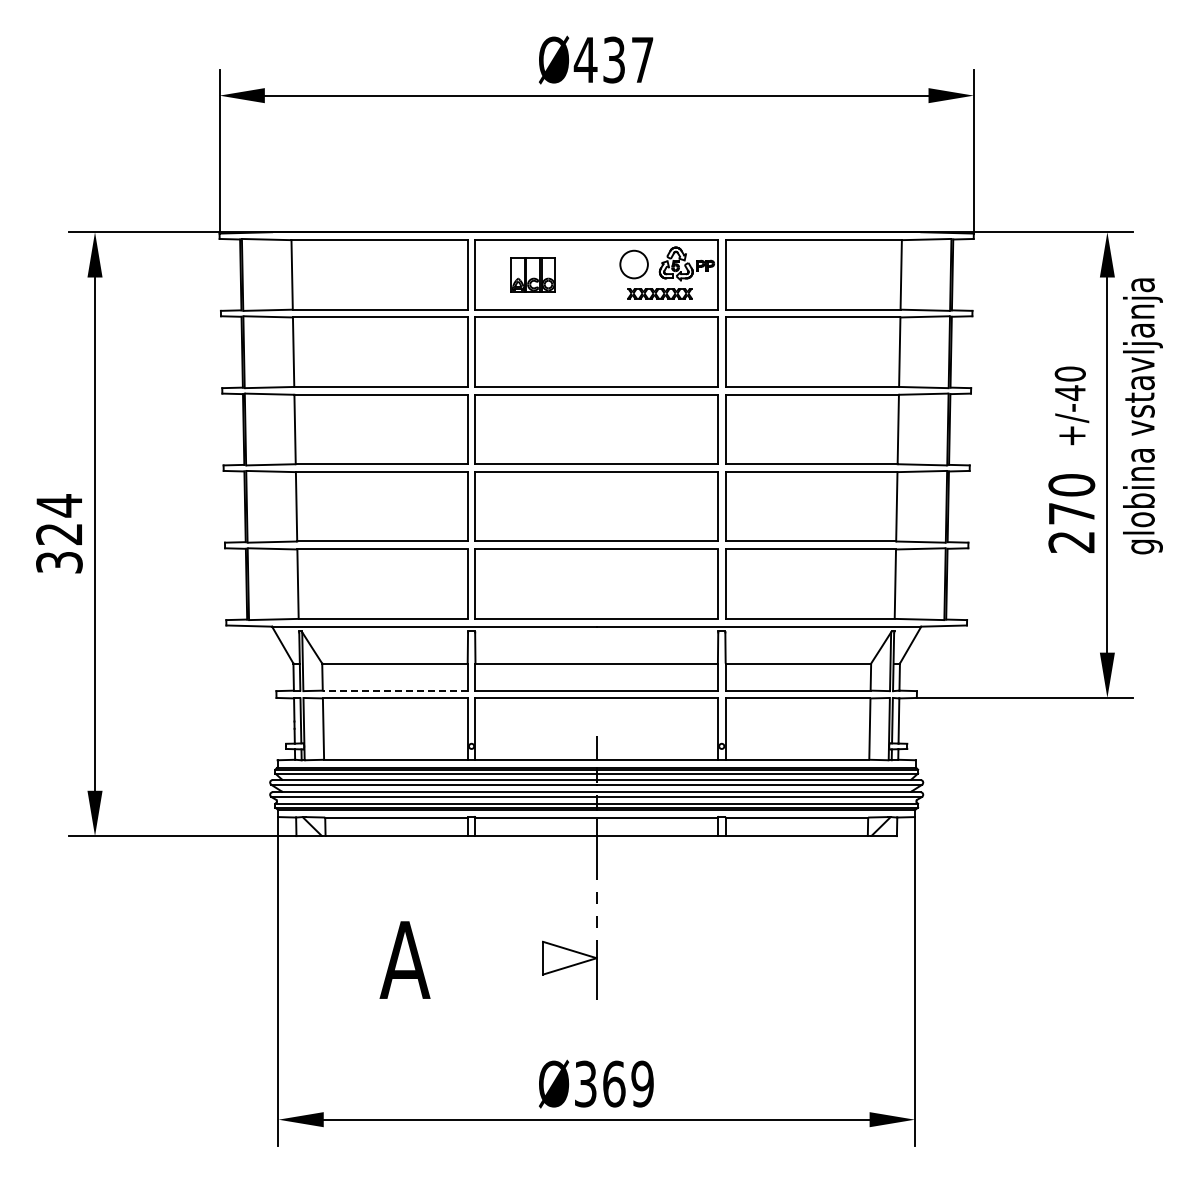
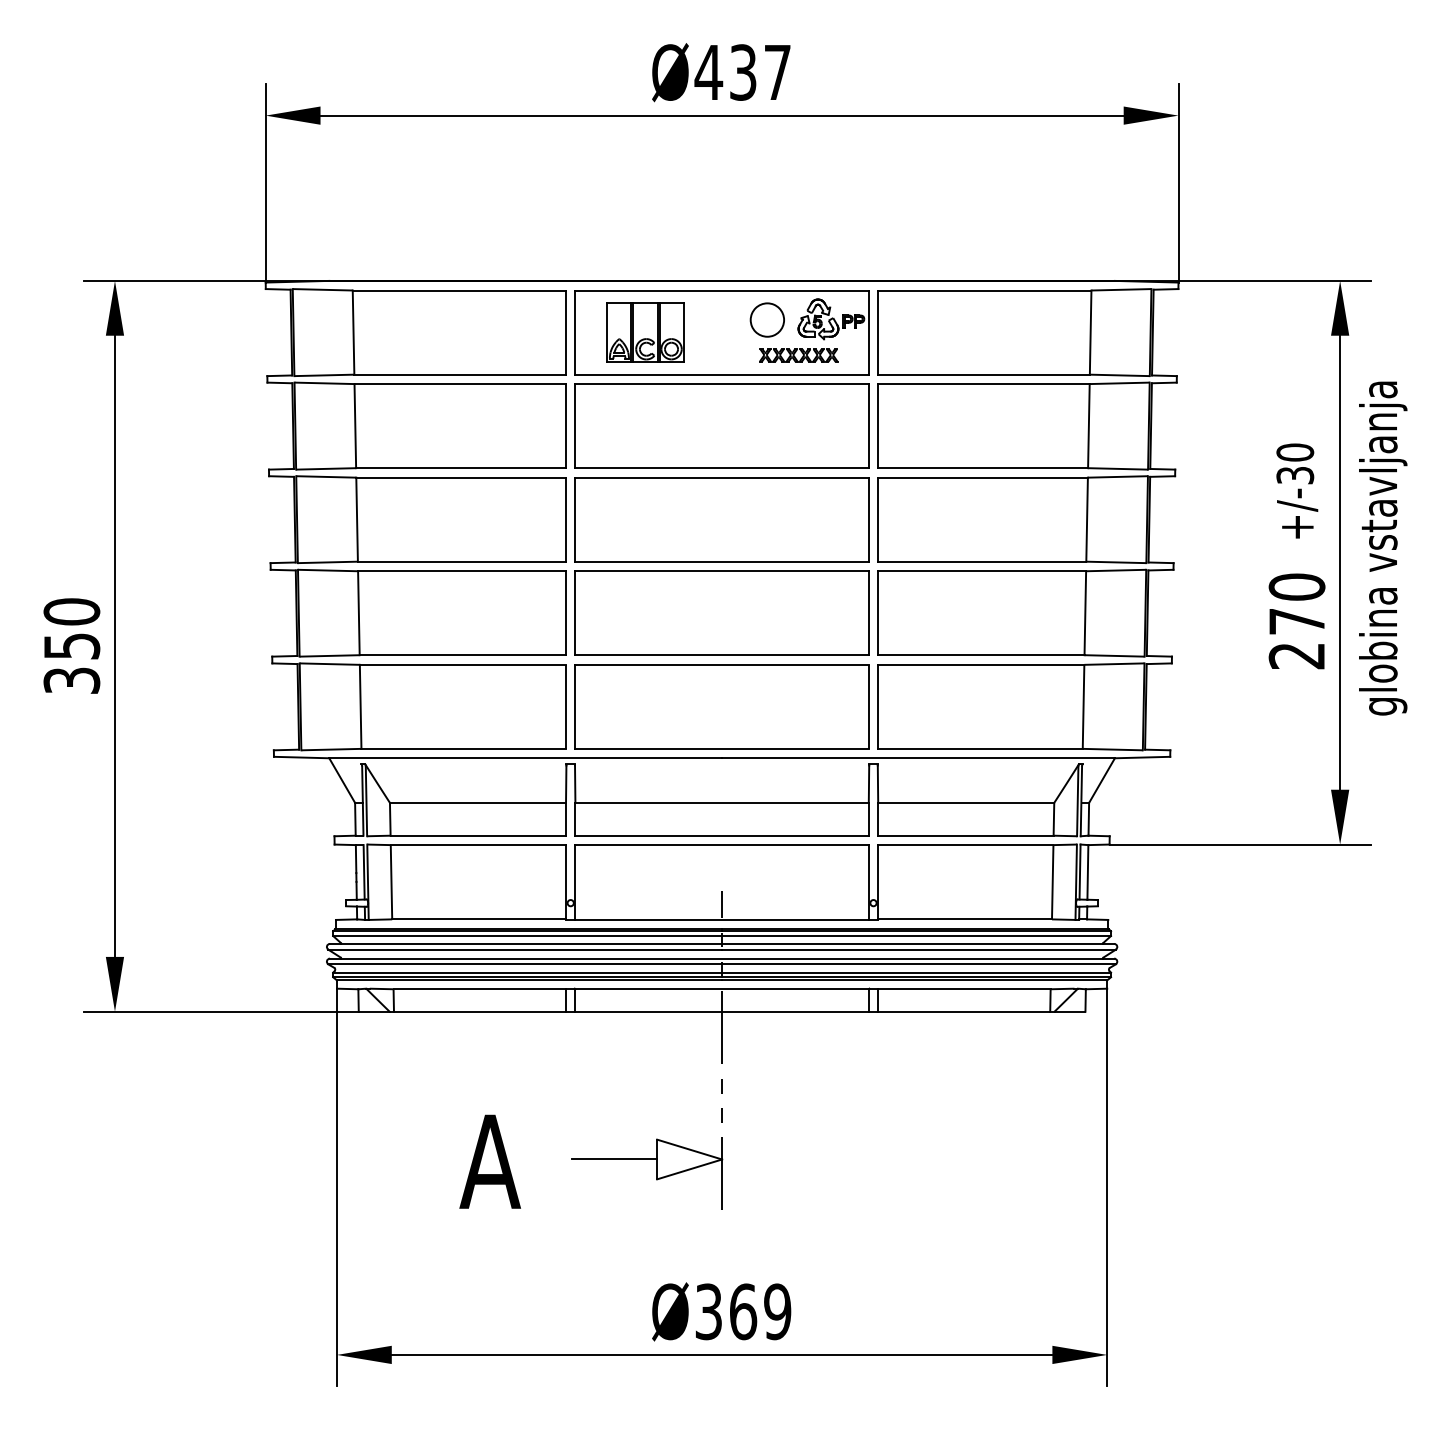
part: (533, 274) -> (645, 332), size x1.43
text: (1069, 392) -> (1294, 474), +/-40 -> +/-30
text: (1142, 416) -> (1382, 548), moved
text: (59, 519) -> (71, 628), 324 -> 350
line: (394, 690) -> (477, 835), dashed -> solid
line: (507, 958) -> (614, 1159), added

